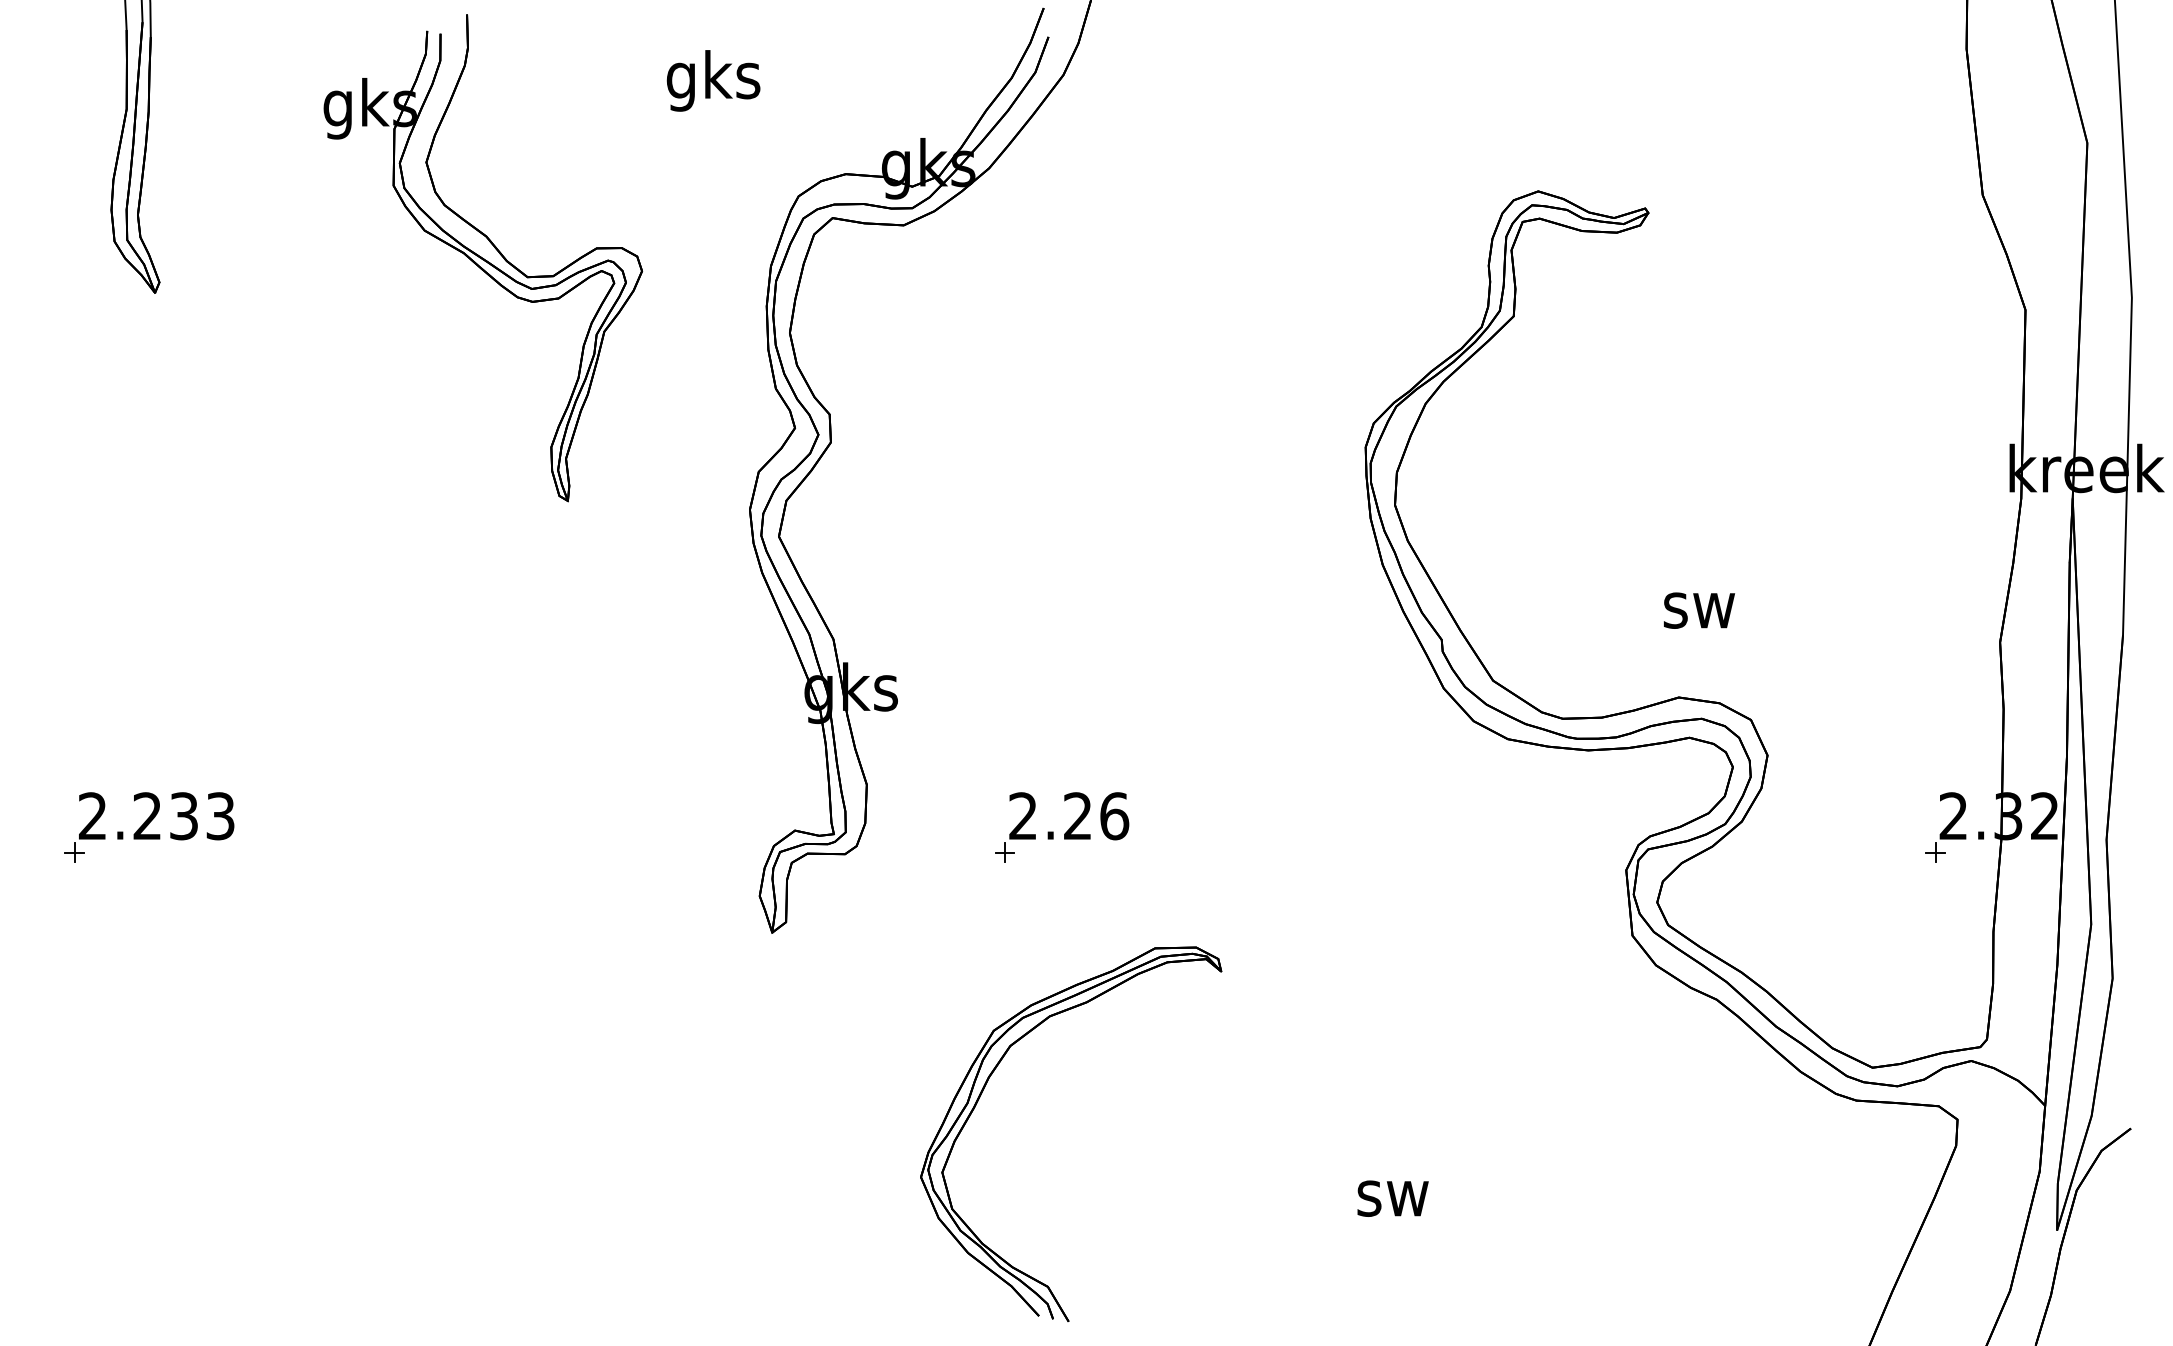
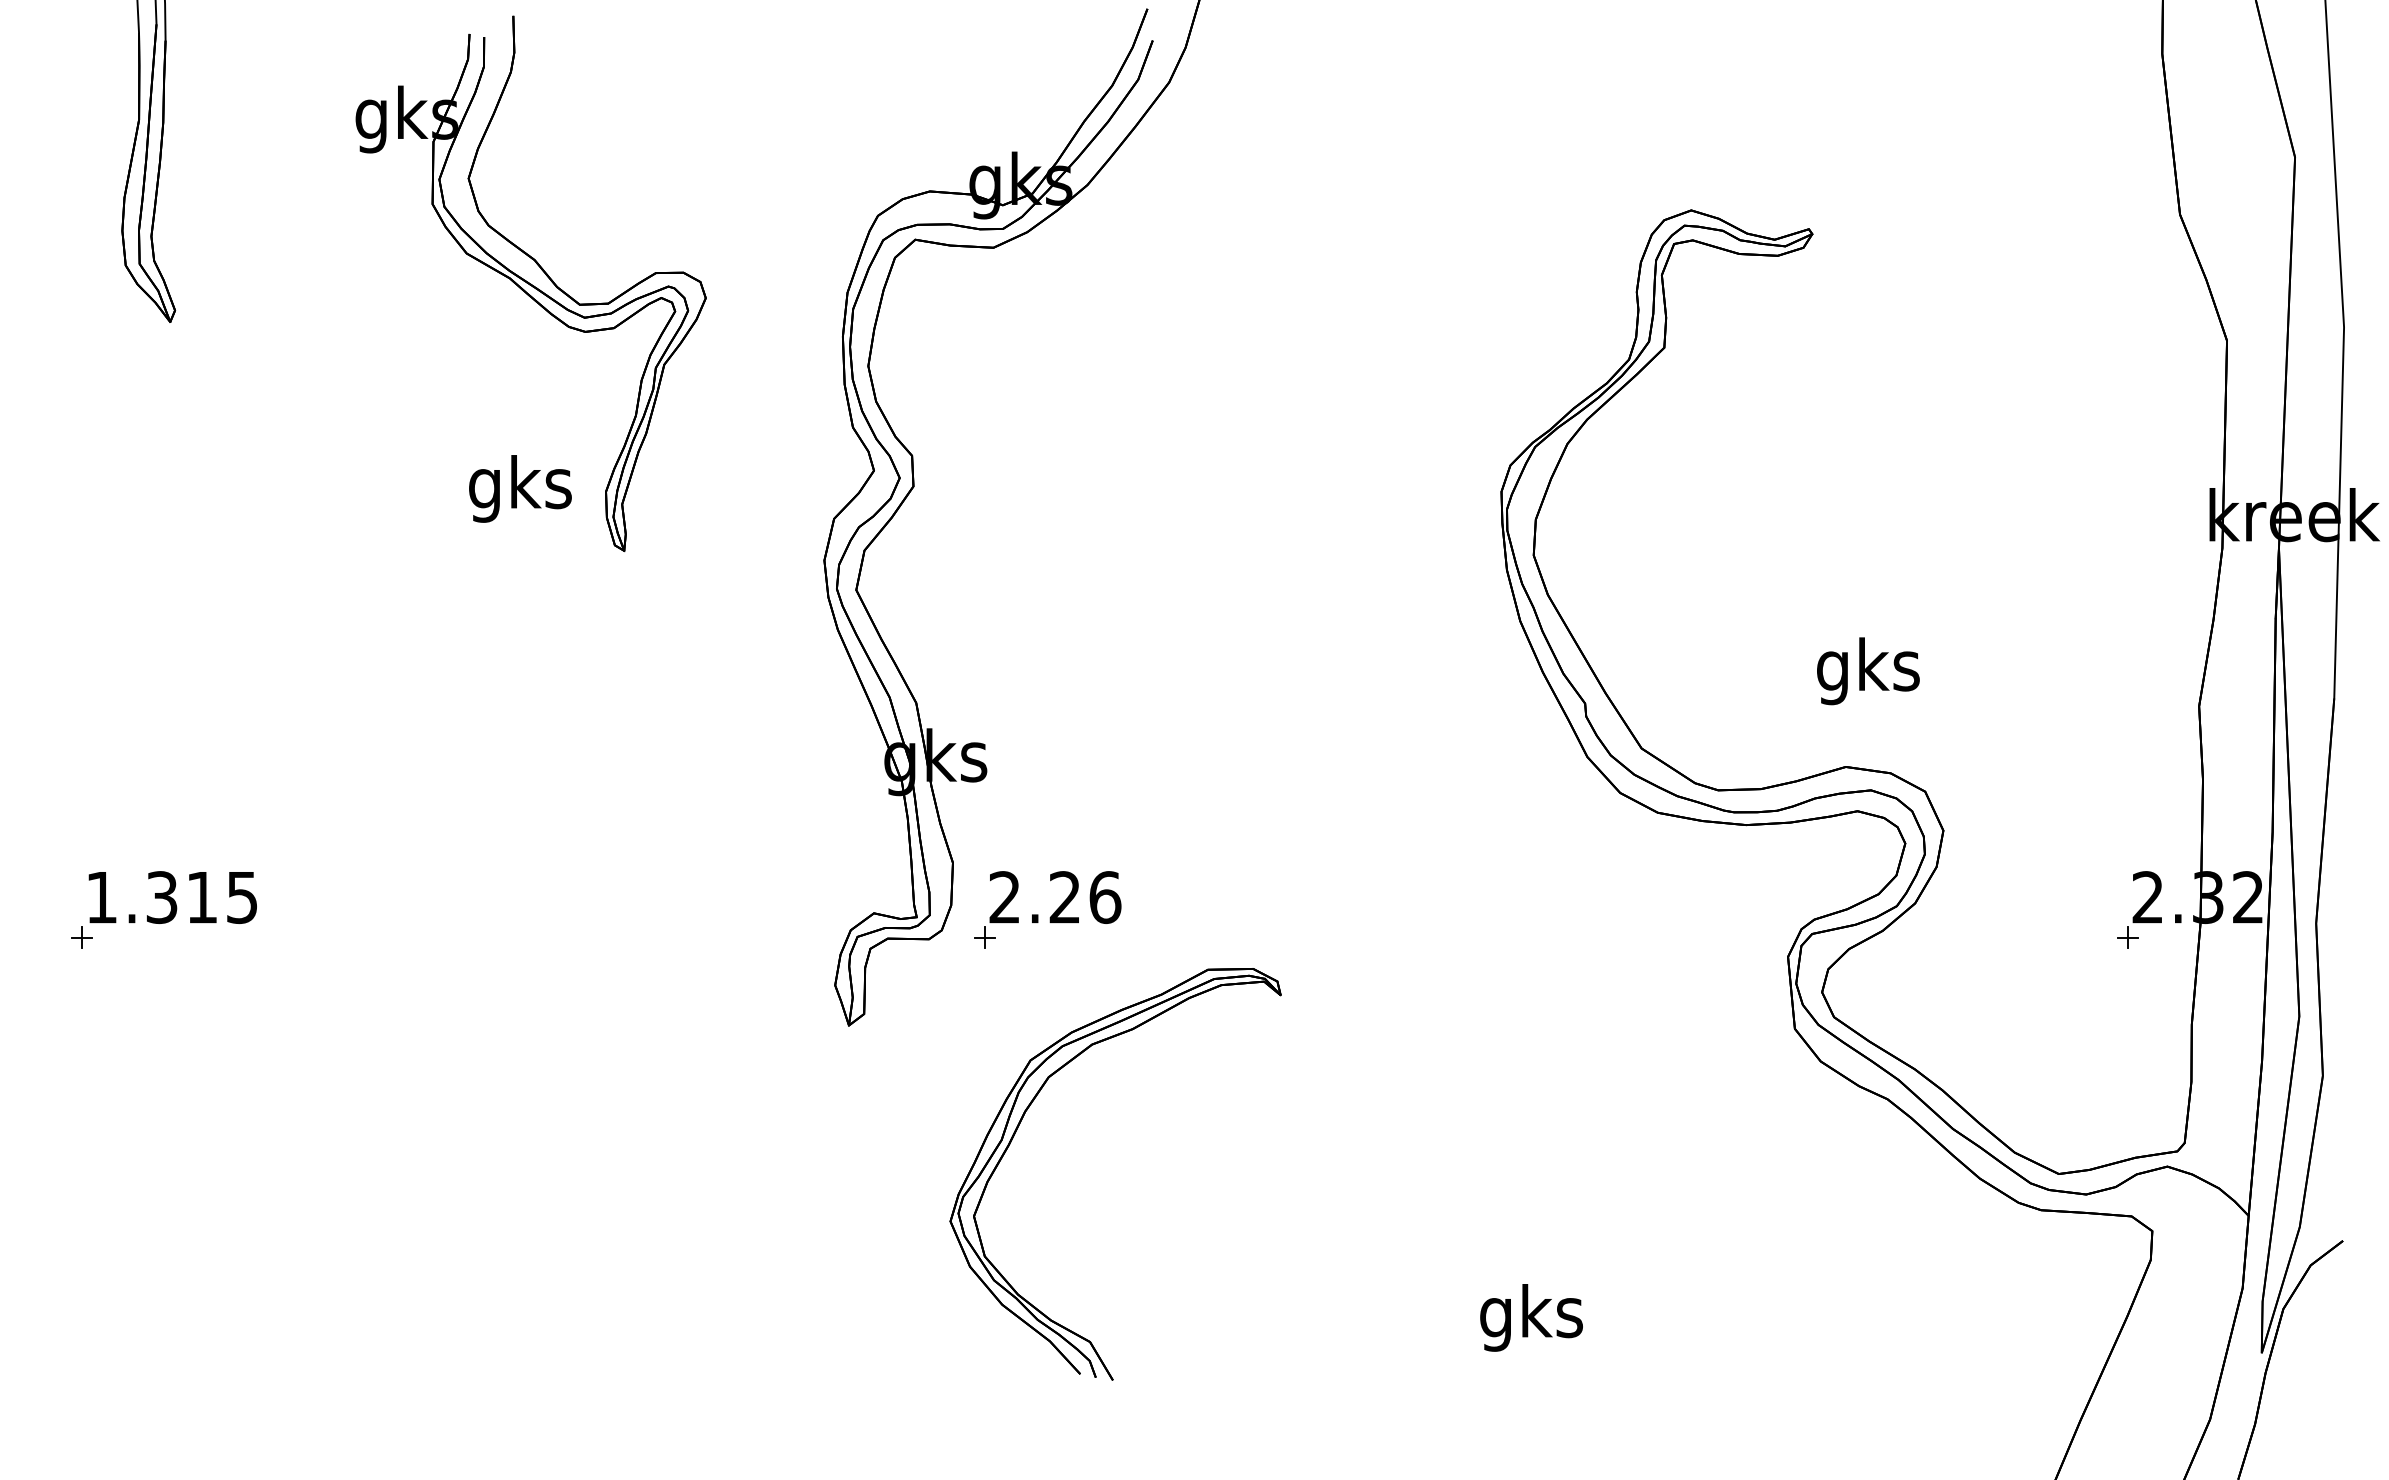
text: (713, 80) -> (520, 488), moved
text: (1699, 610) -> (1868, 671), sw -> gks
text: (156, 816) -> (171, 897), 2.233 -> 1.315
part: (1066, 831) -> (1052, 914), moved
part: (983, 1090) -> (1019, 1126), moved
text: (1392, 1198) -> (1531, 1317), sw -> gks

